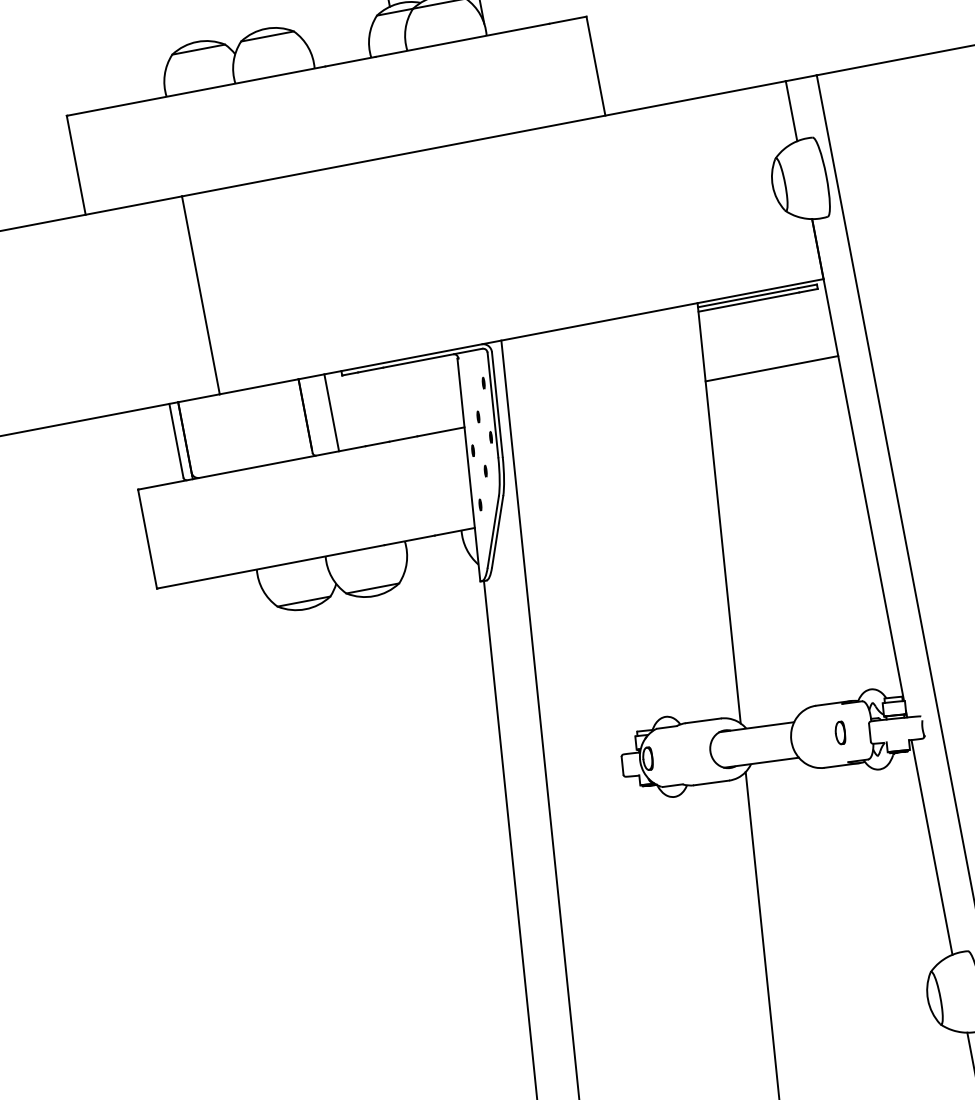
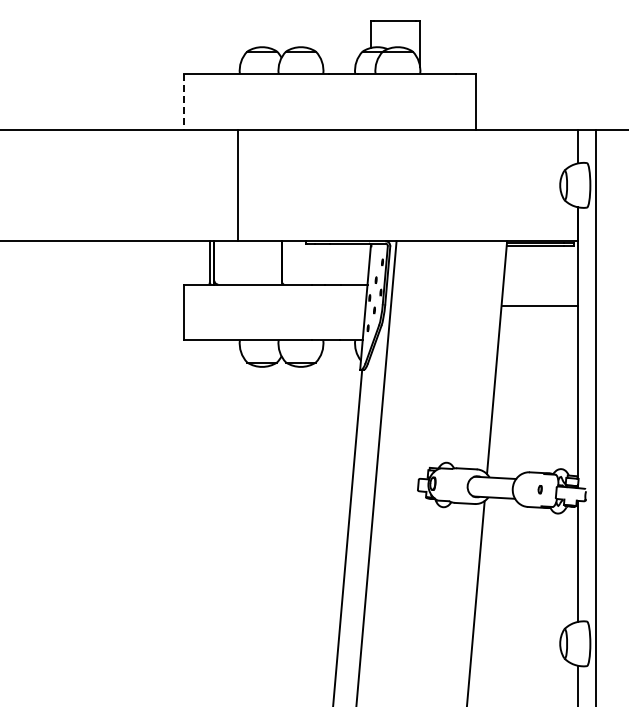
line: (75, 164) -> (183, 101), solid -> dashed
line: (771, 368) -> (540, 305), moved
line: (330, 412) -> (296, 262), removed
part: (839, 732) -> (539, 489), size x0.6

